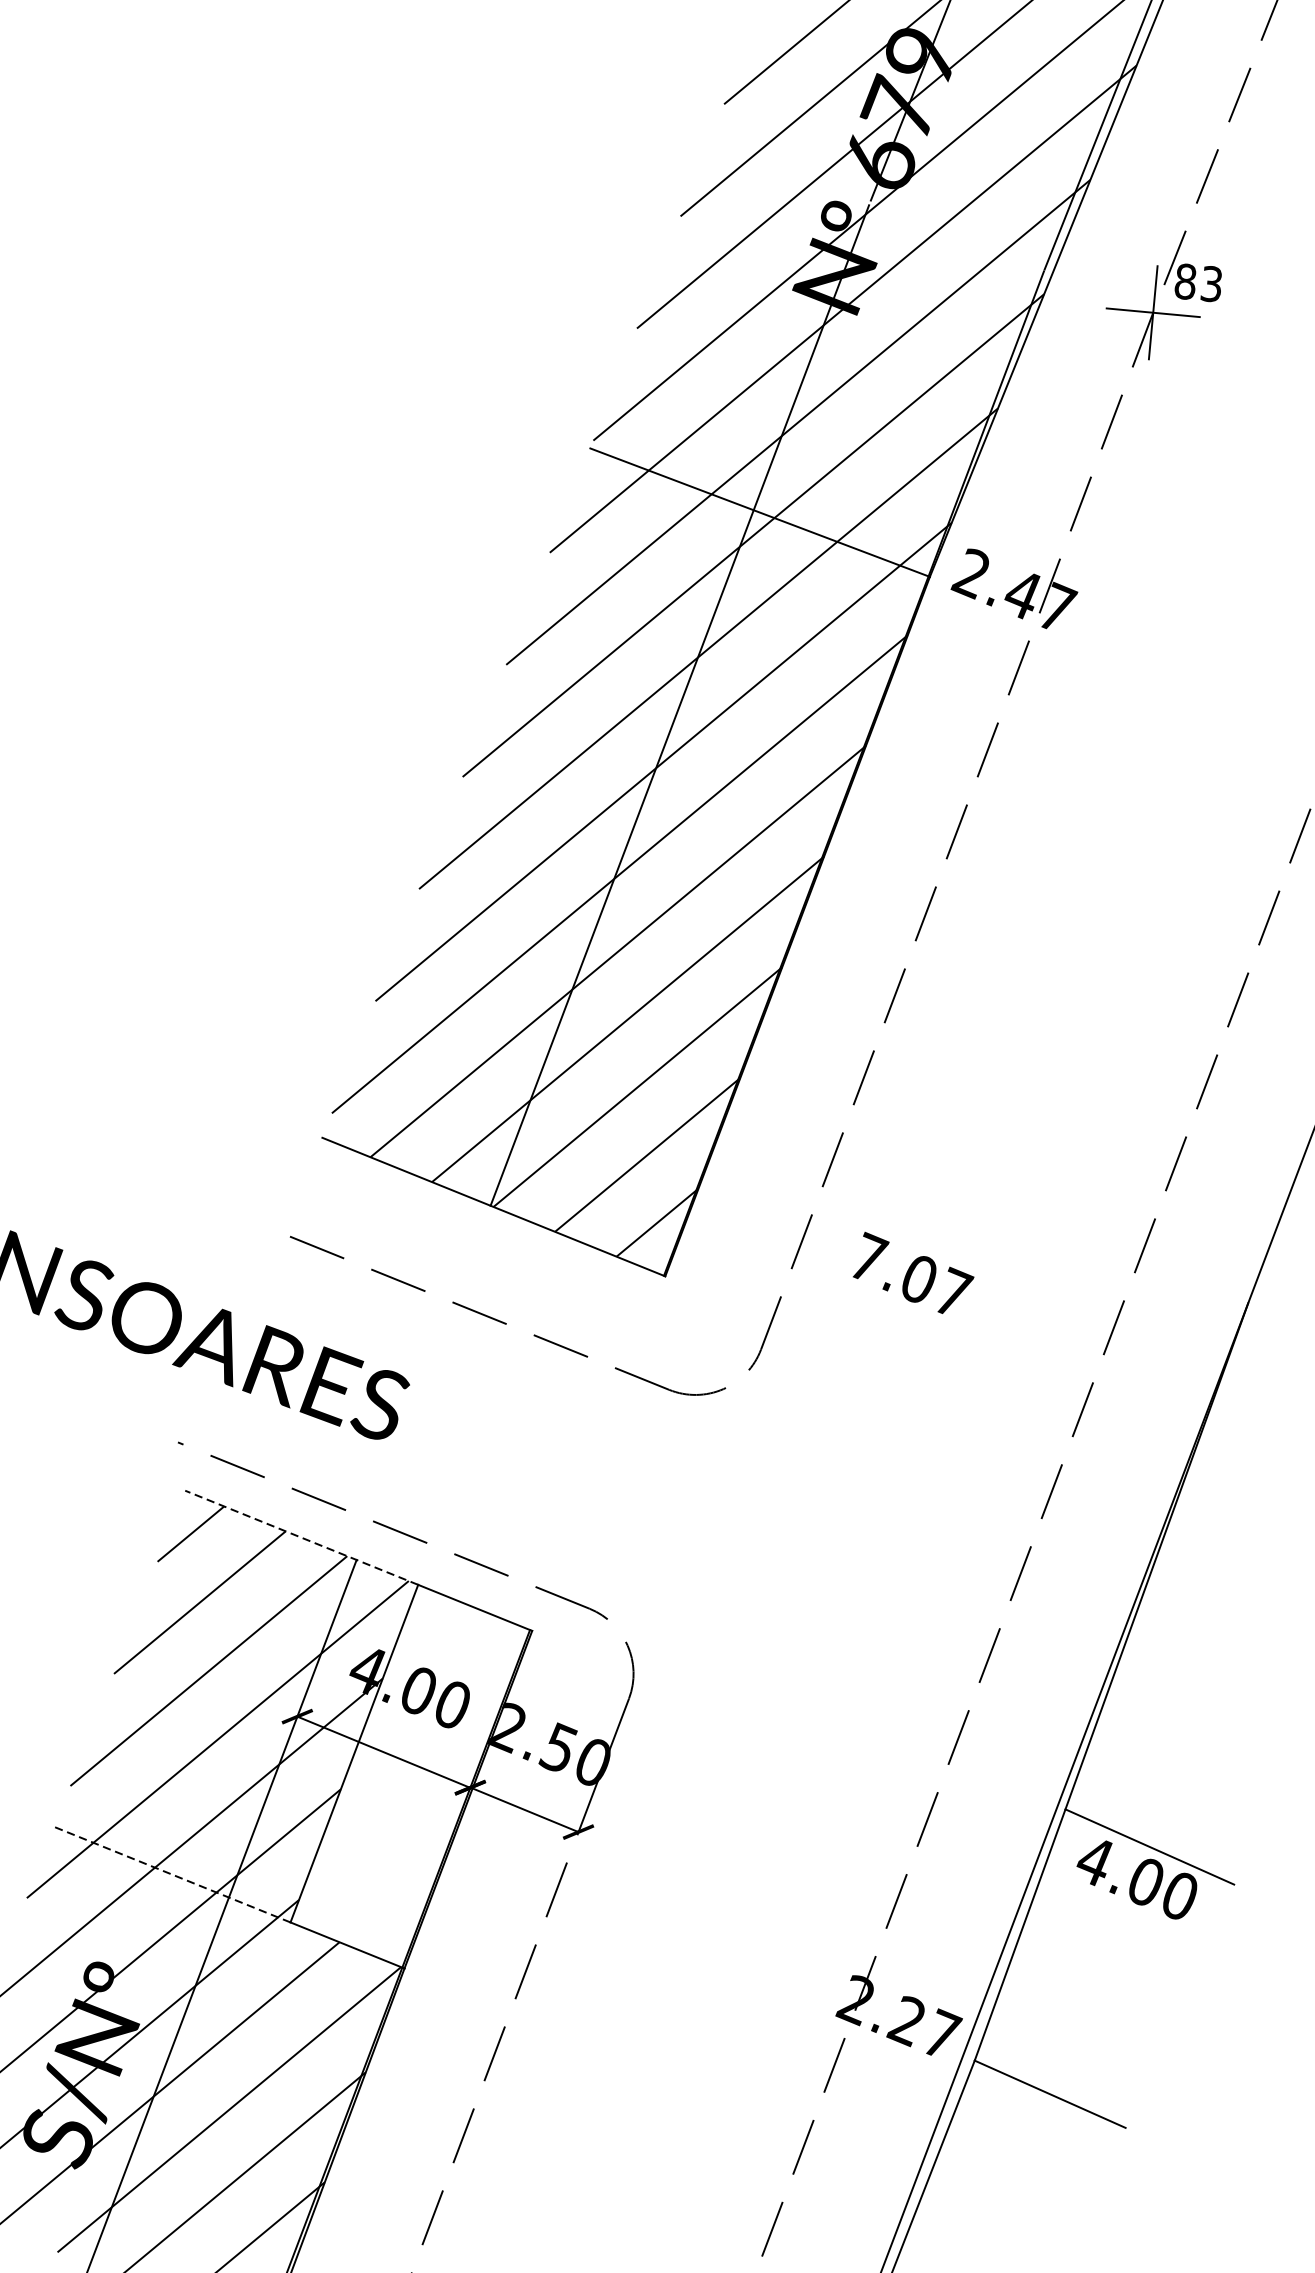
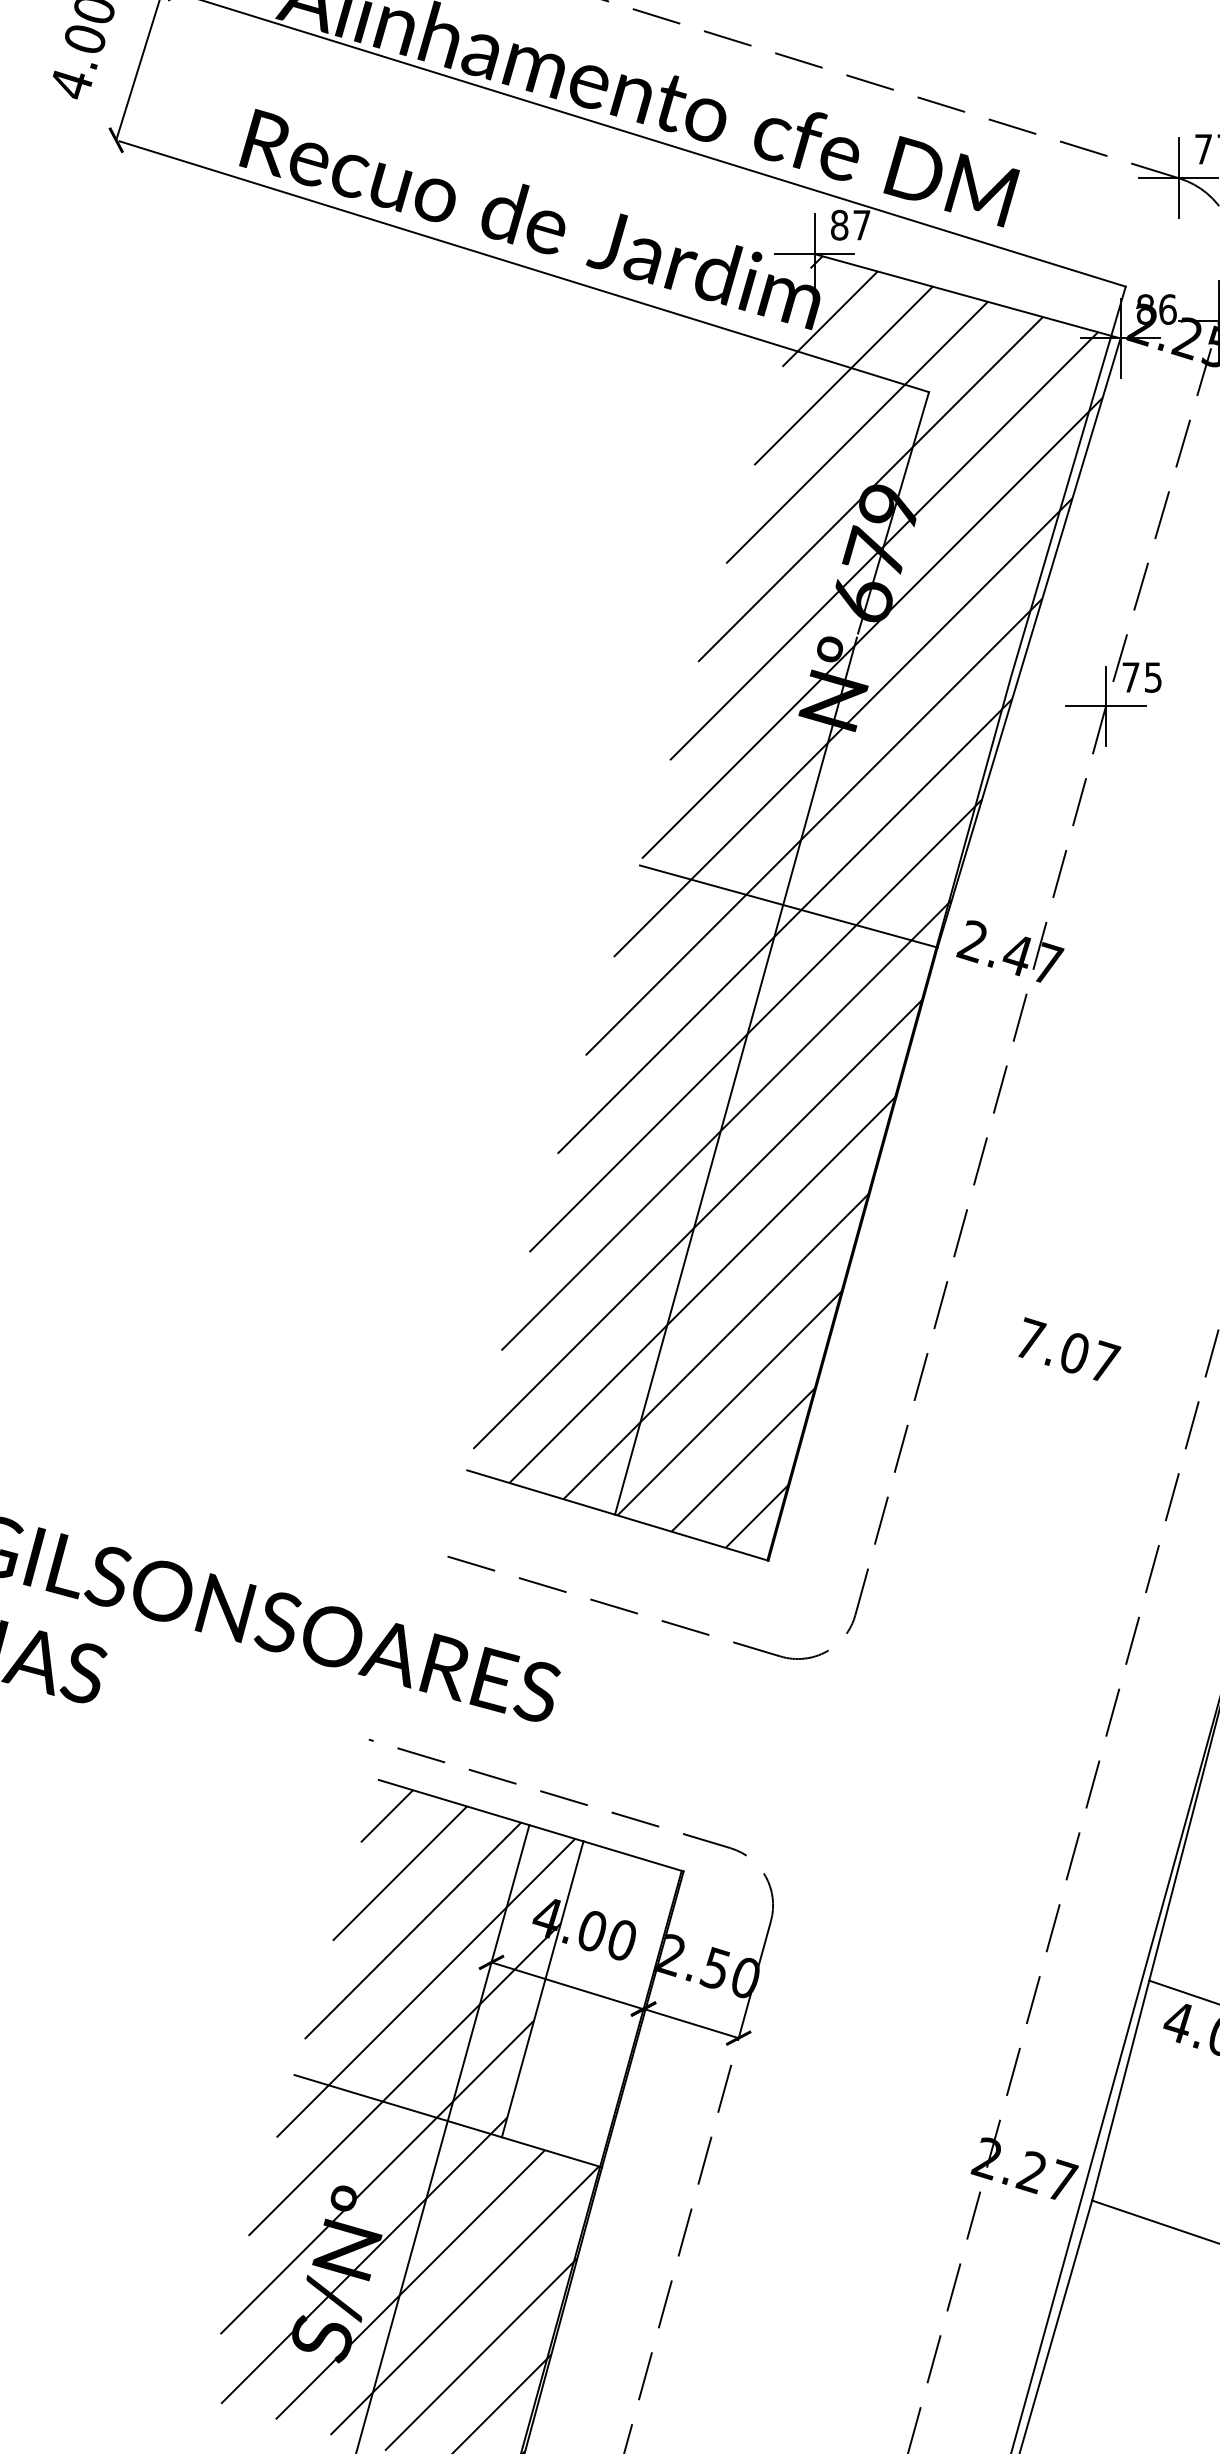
text: (1197, 282) -> (1141, 677), 83 -> 75
text: (913, 1273) -> (1069, 1348), moved
line: (302, 1537) -> (481, 1810), dashed -> solid
line: (171, 1875) -> (397, 2106), dashed -> solid

